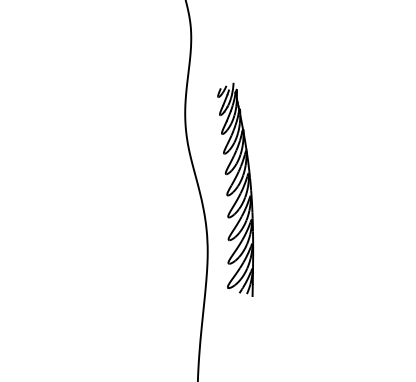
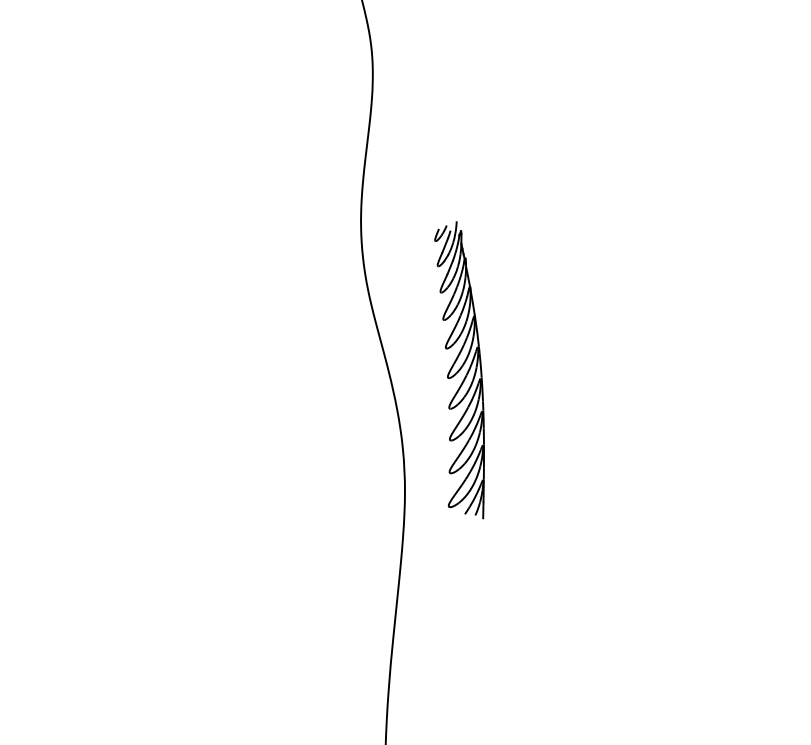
part: (235, 189) -> (459, 369), size x0.71

